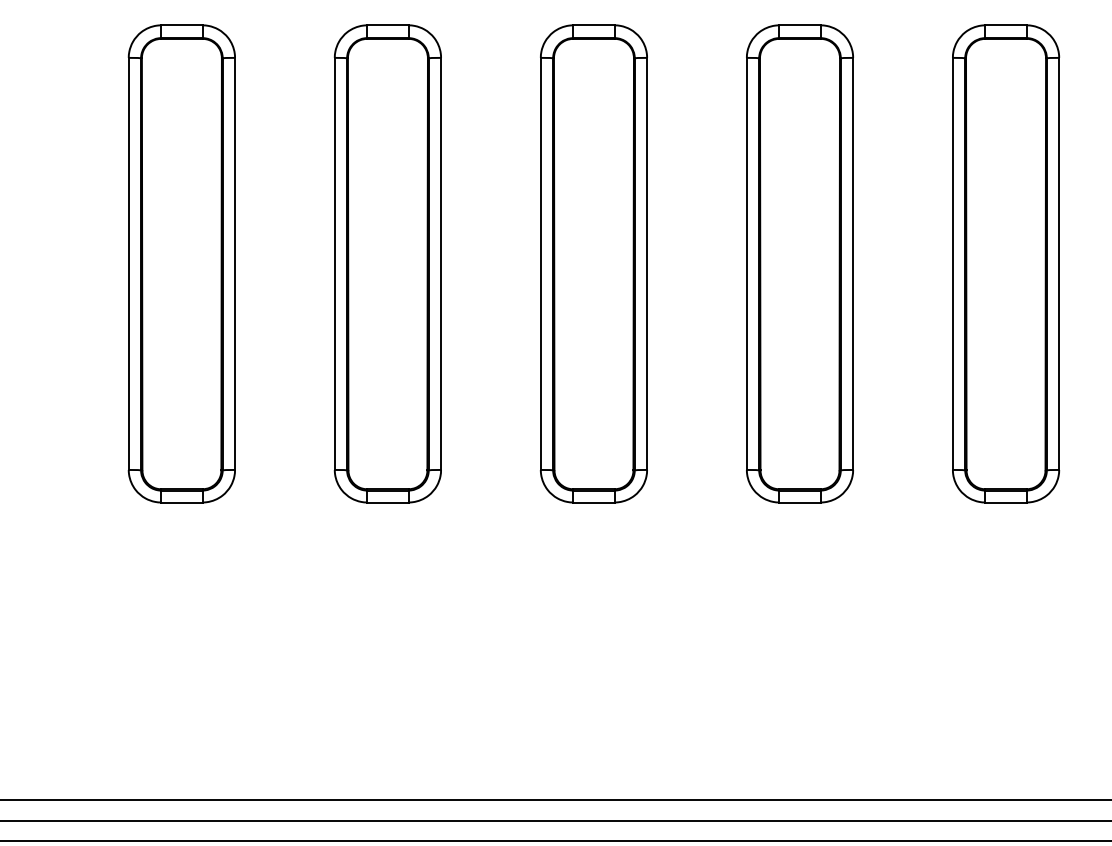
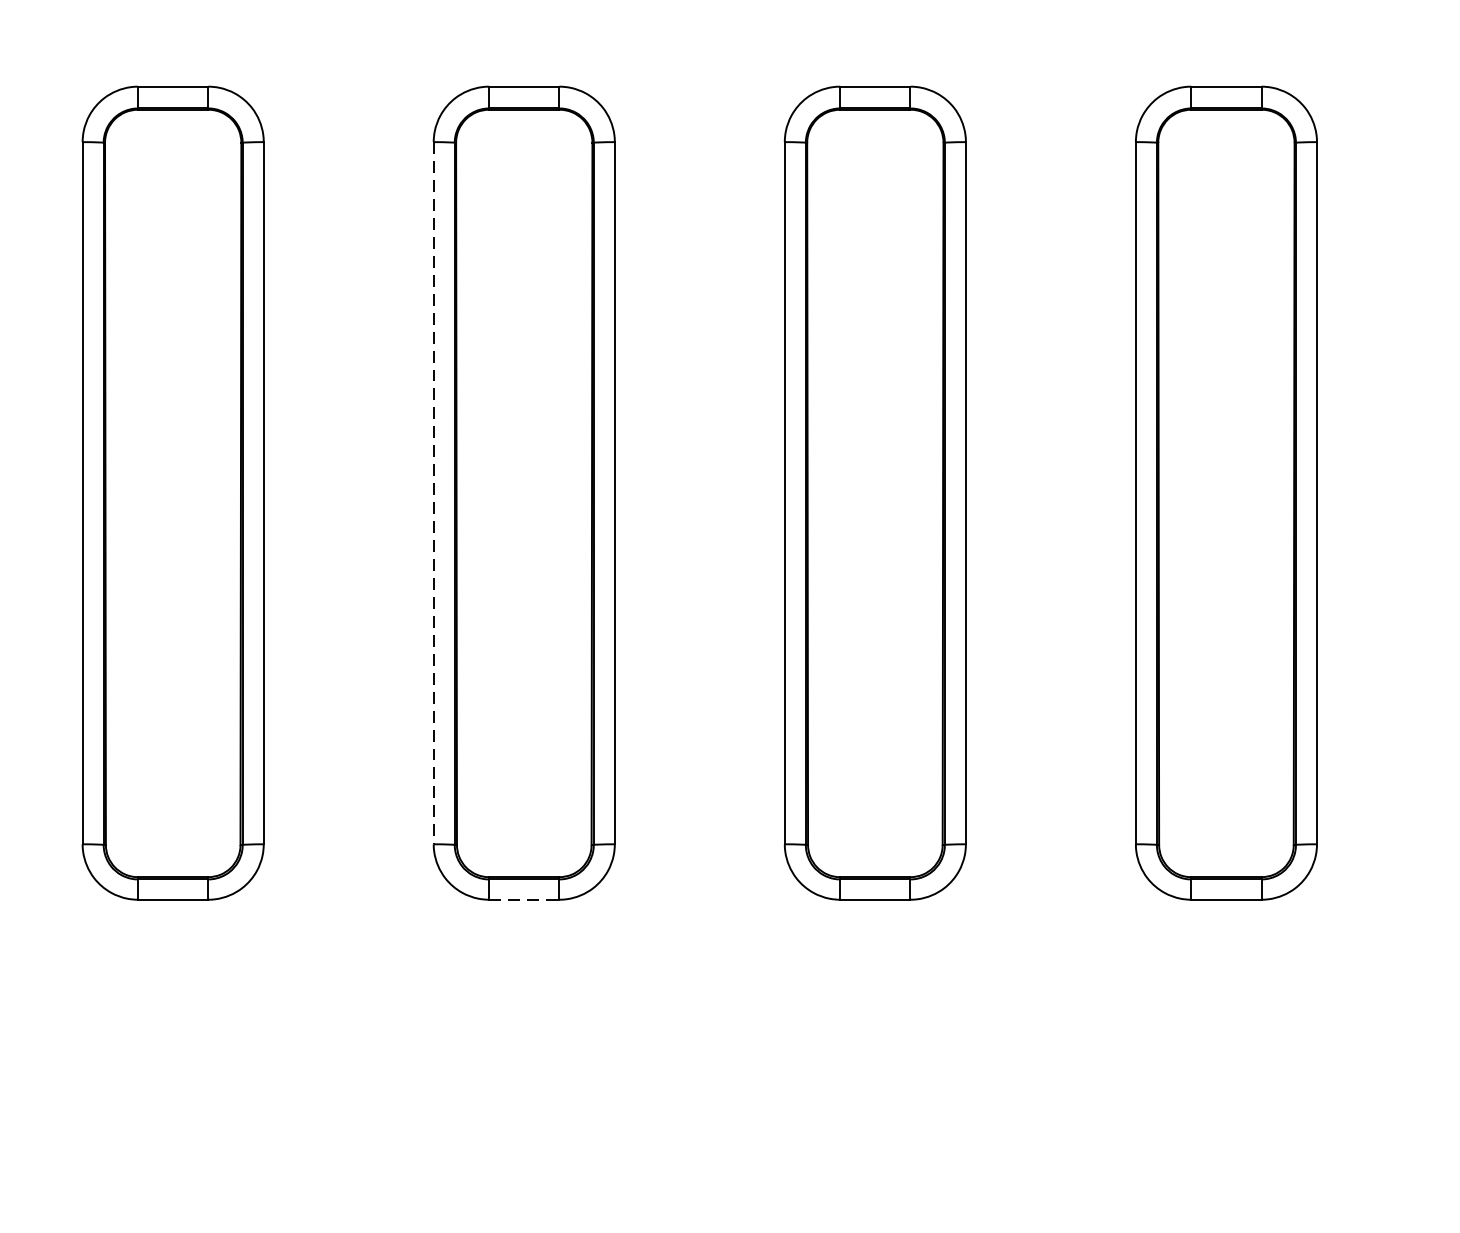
line: (540, 264) -> (433, 494), solid -> dashed
line: (593, 502) -> (523, 899), solid -> dashed

